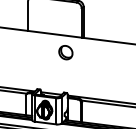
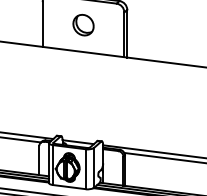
part: (65, 52) -> (82, 24), moved

